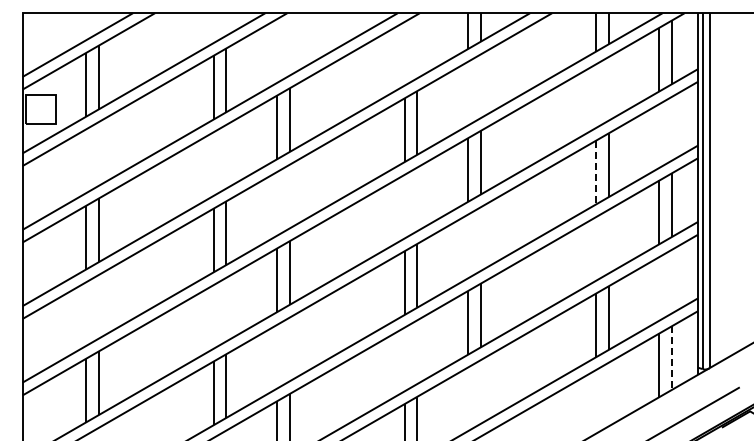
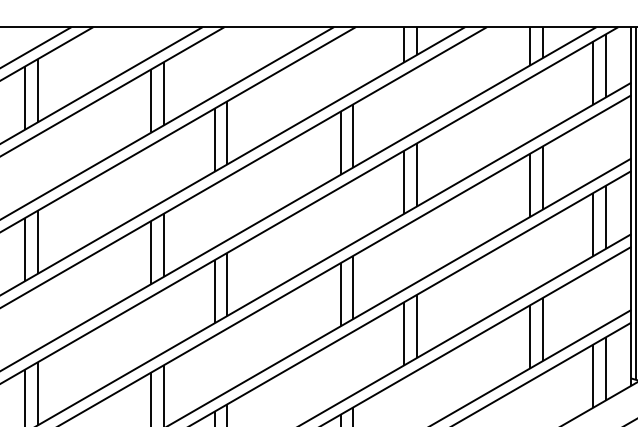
line: (595, 172) -> (529, 185), dashed -> solid
line: (672, 357) -> (606, 368), dashed -> solid

